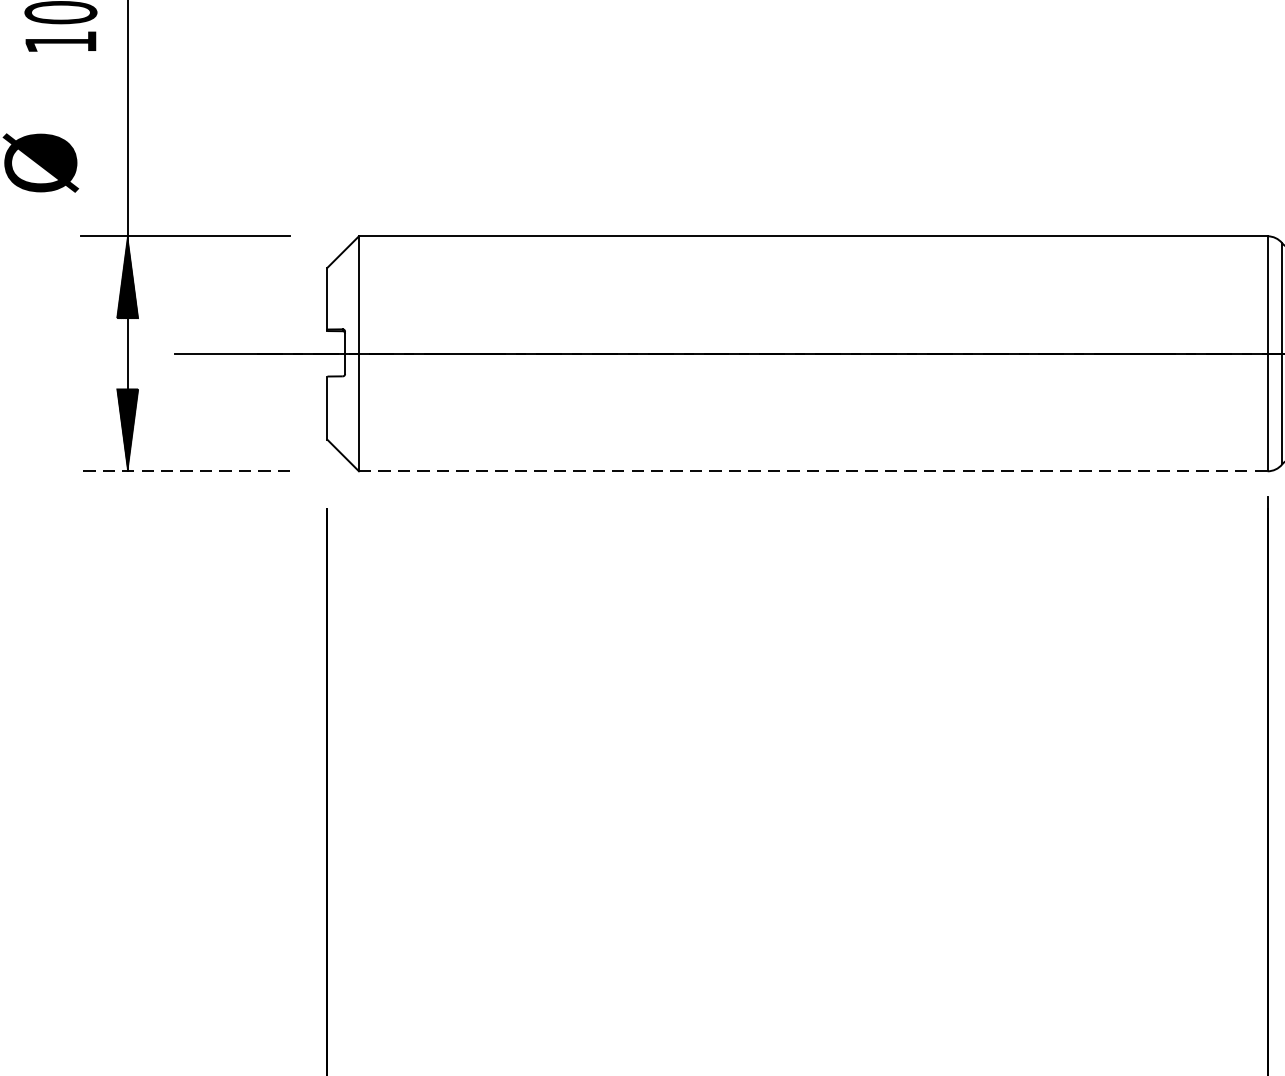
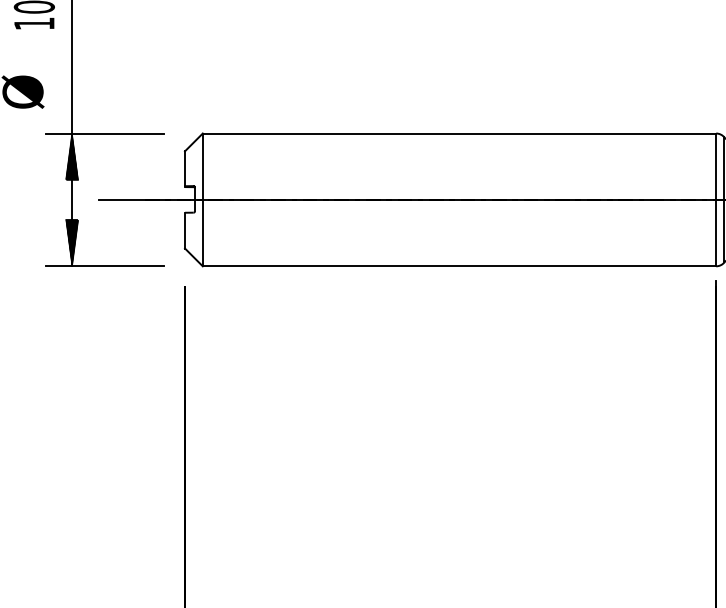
line: (184, 471) -> (104, 266), dashed -> solid
line: (813, 471) -> (459, 266), dashed -> solid

